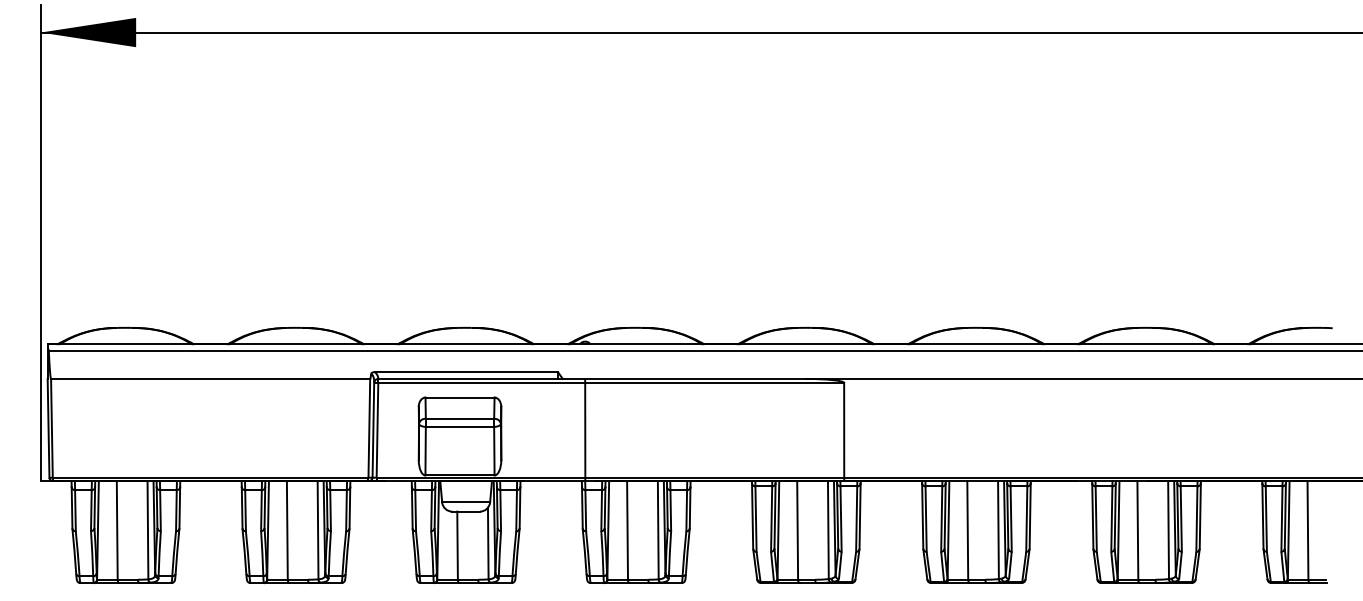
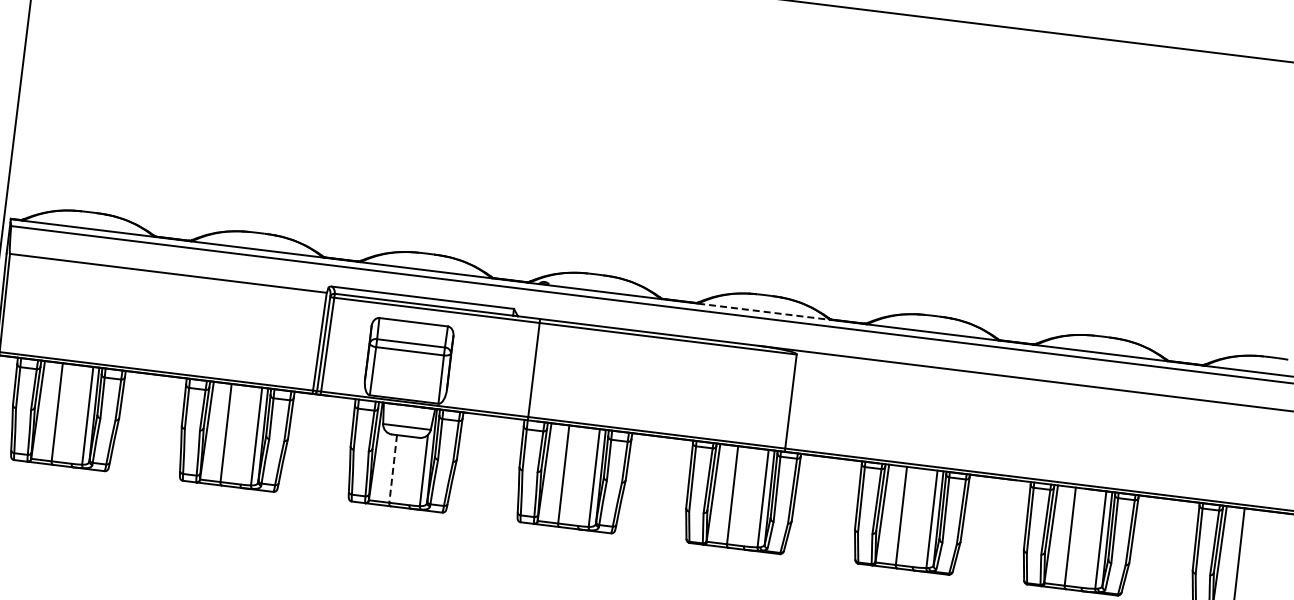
line: (806, 344) -> (764, 311), solid -> dashed
line: (457, 546) -> (393, 469), solid -> dashed

